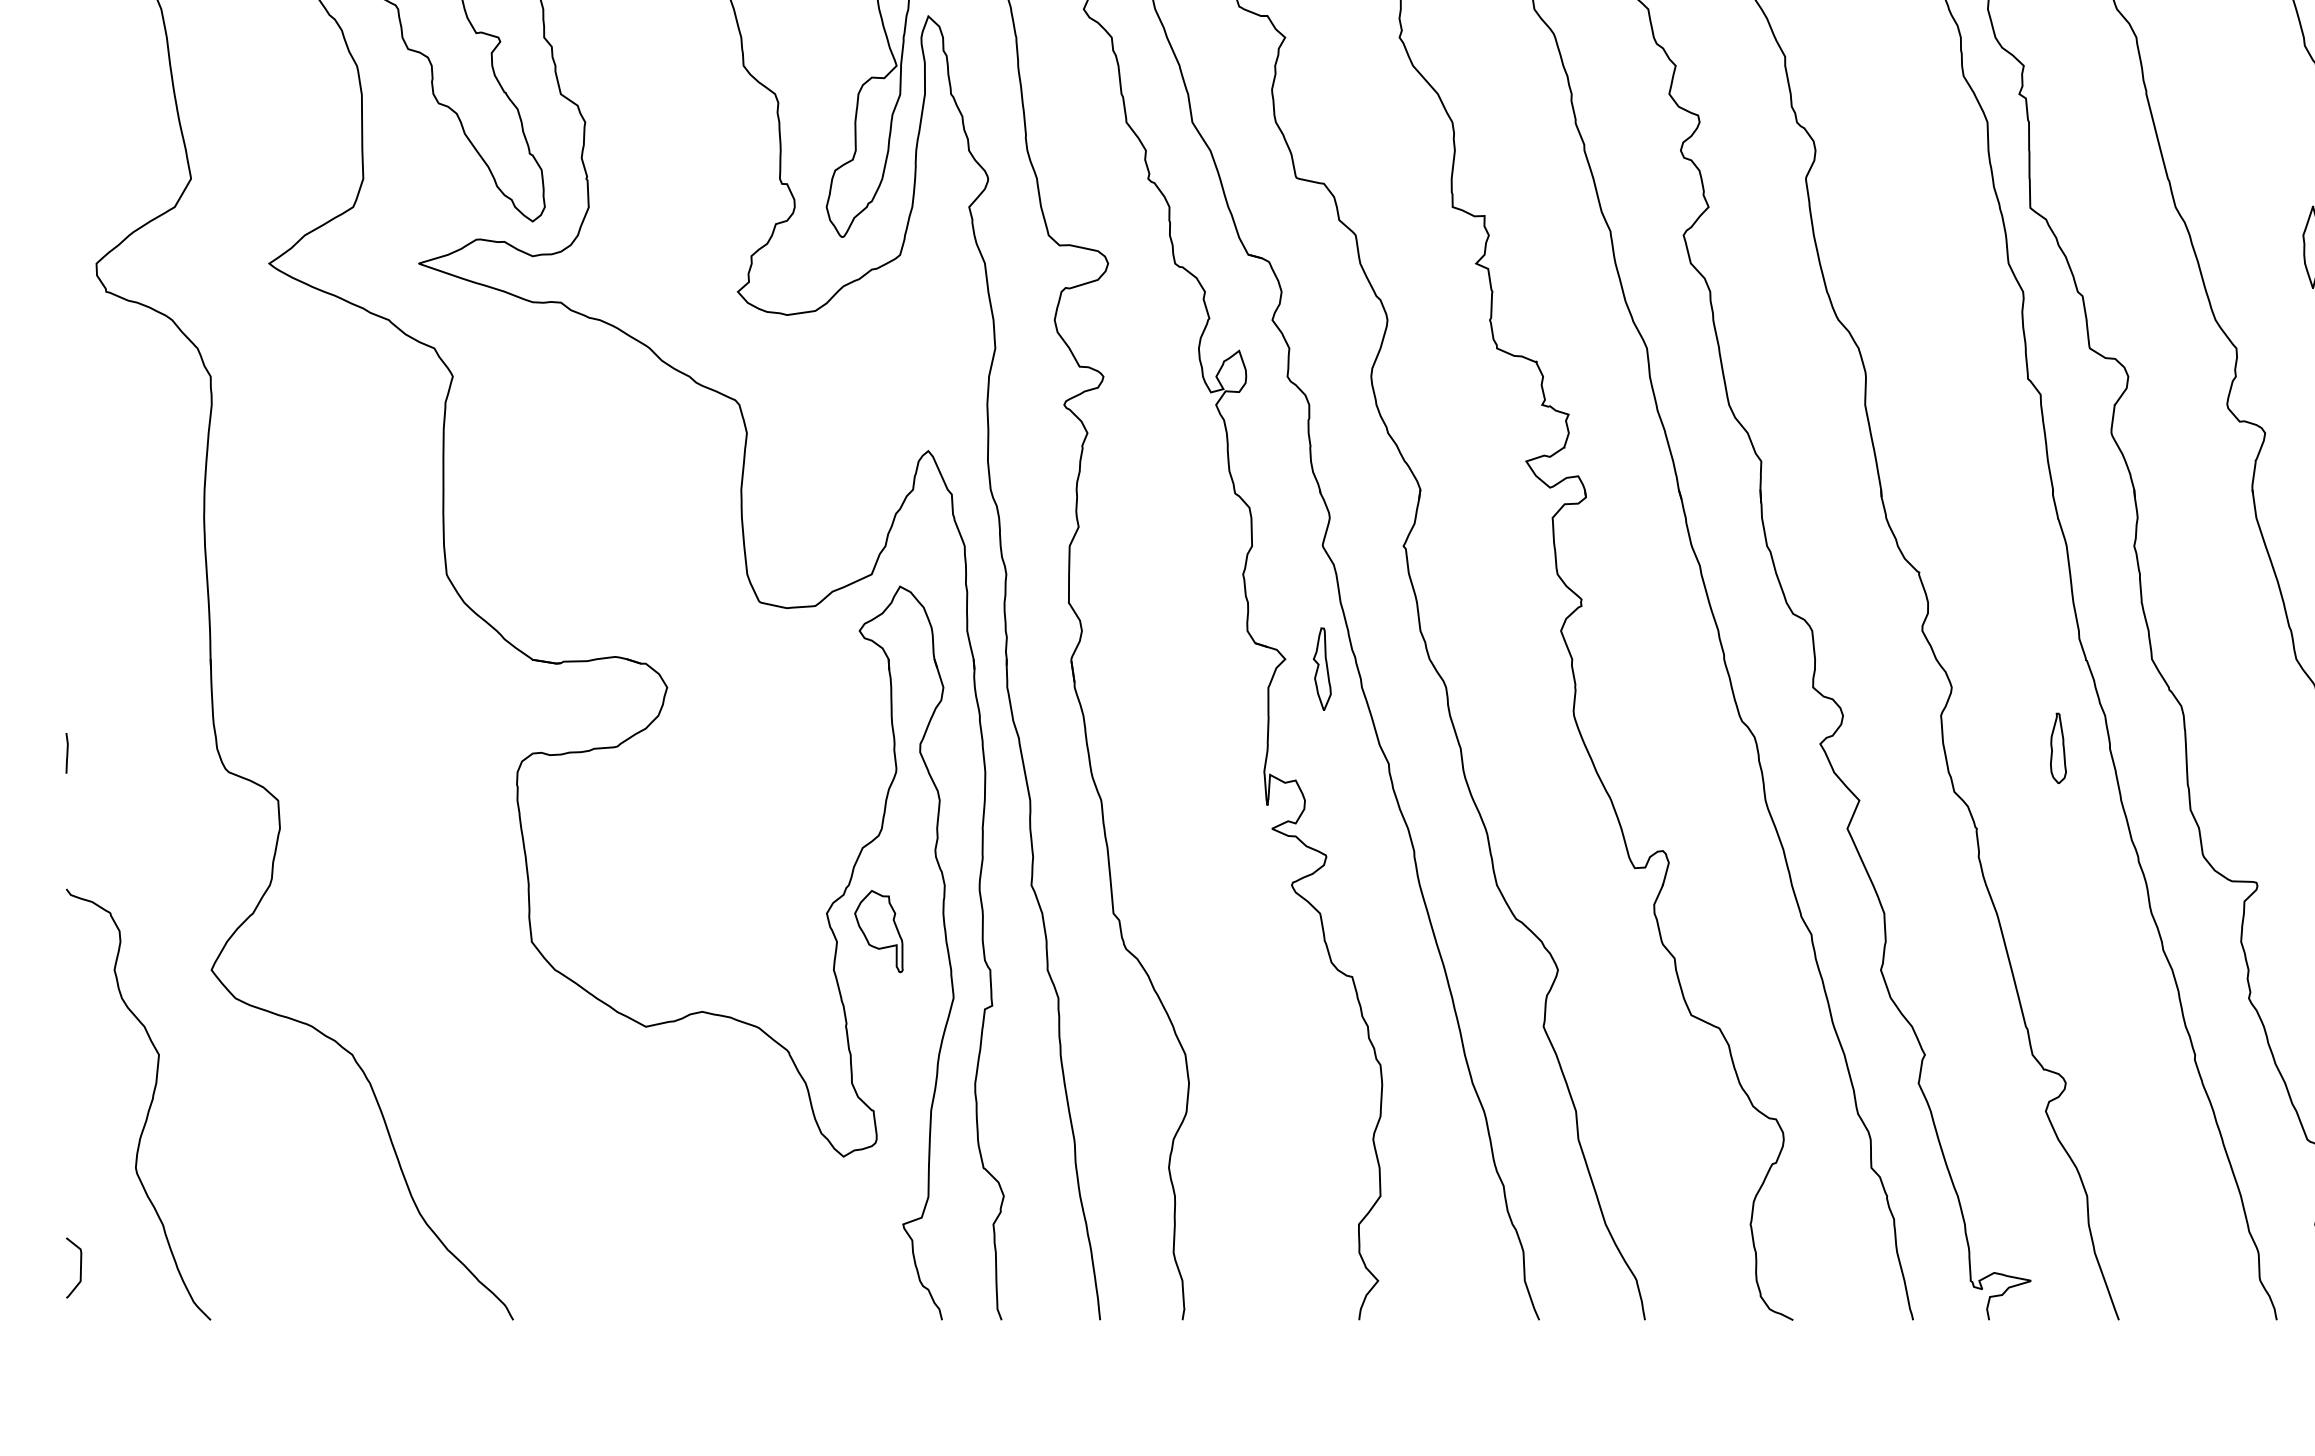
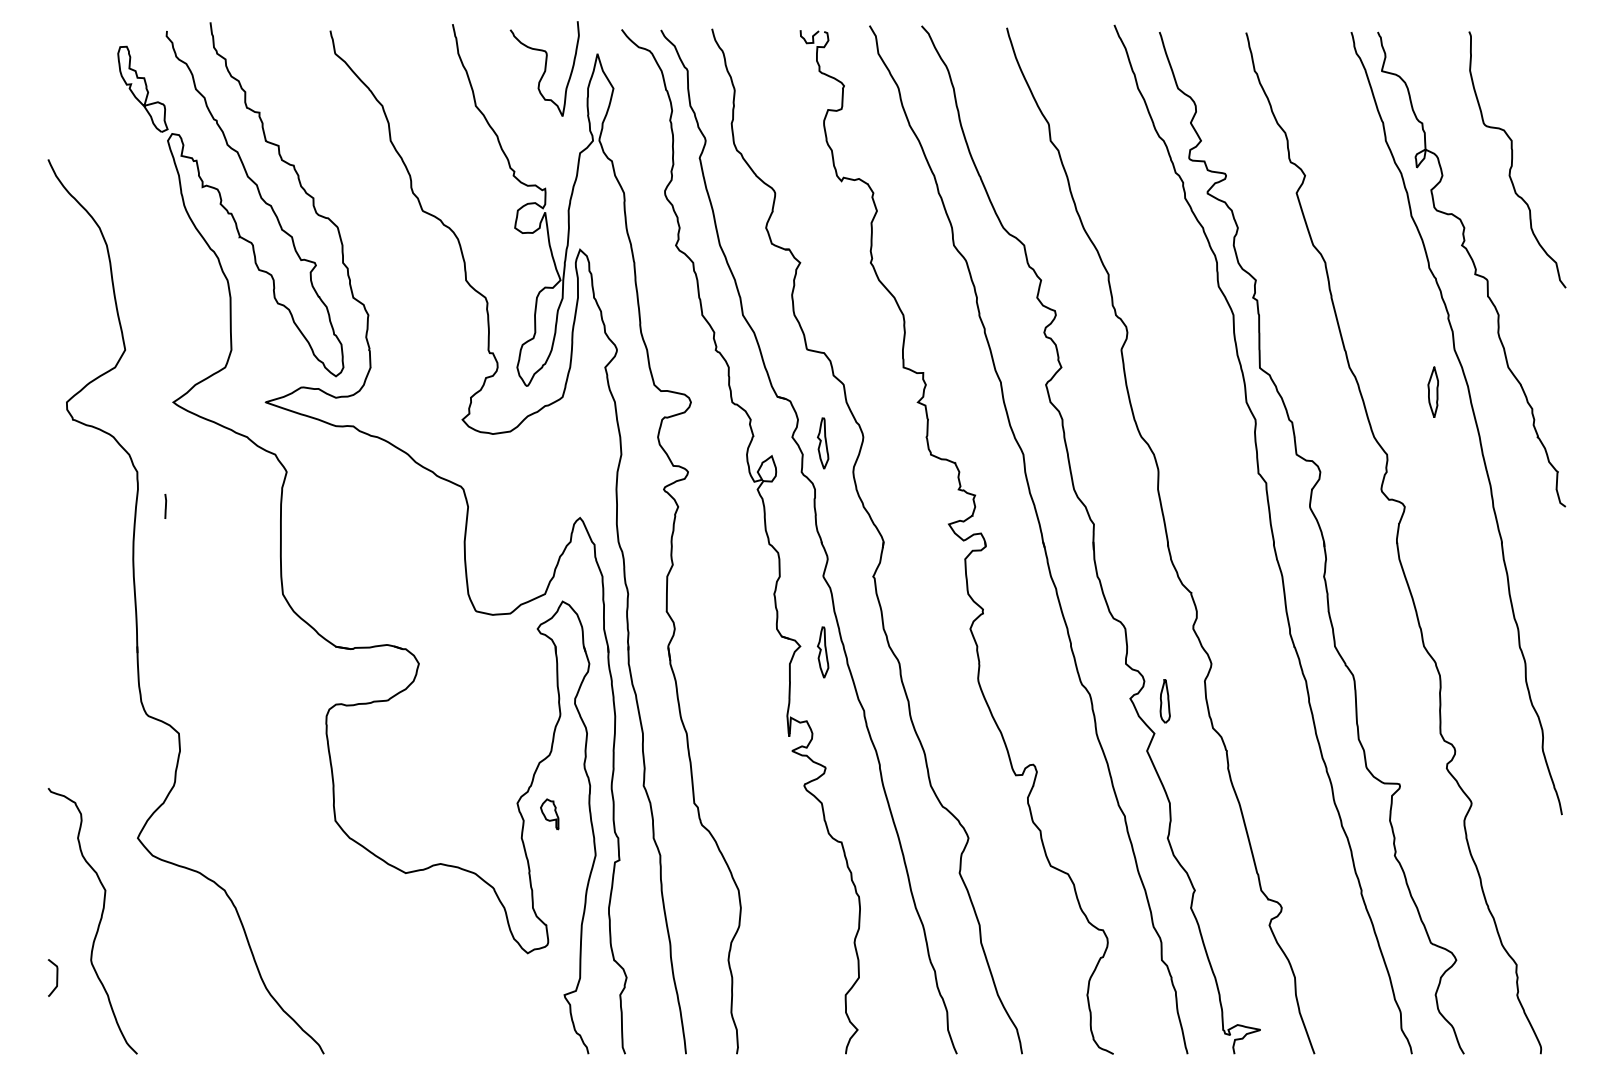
part: (1322, 330) -> (823, 443), added
part: (2057, 748) -> (1164, 701), moved
line: (66, 753) -> (165, 506), moved
part: (878, 931) -> (549, 814), size x0.6
curve: (79, 1267) -> (56, 977), moved

